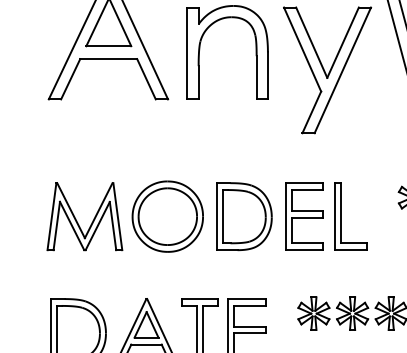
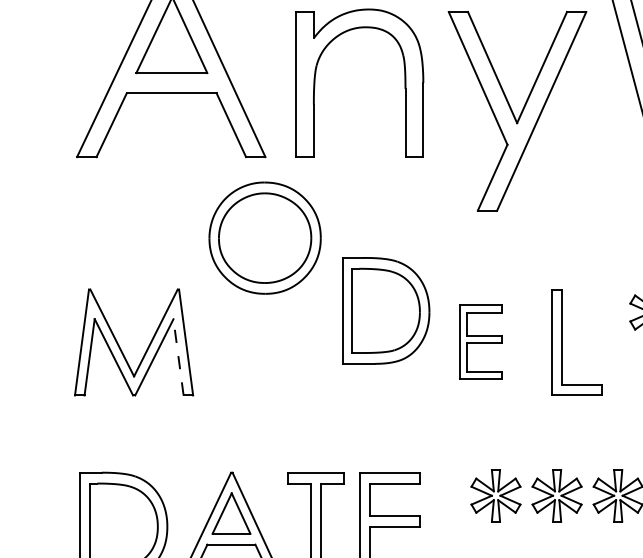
part: (167, 216) -> (264, 237), moved
part: (244, 216) -> (386, 310), moved
part: (304, 216) -> (481, 342), size x0.7
part: (341, 216) -> (561, 342), moved
line: (112, 225) -> (177, 356), solid -> dashed

